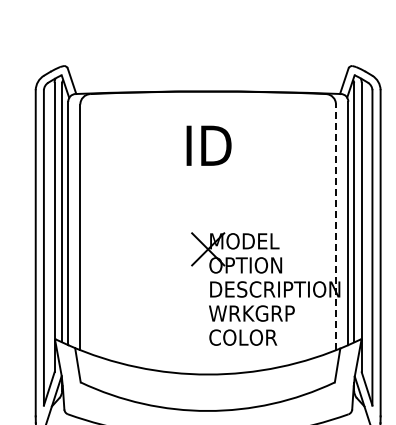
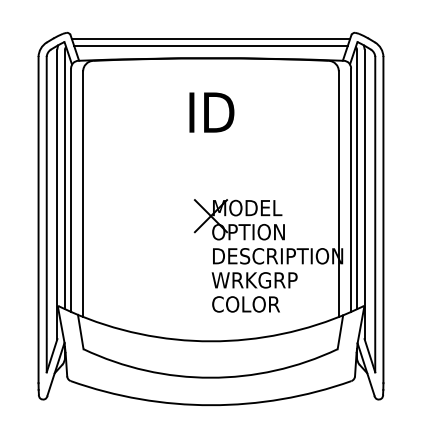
line: (207, 71) -> (210, 38), added
line: (207, 79) -> (210, 46), added
line: (335, 227) -> (338, 194), dashed -> solid

